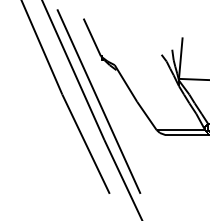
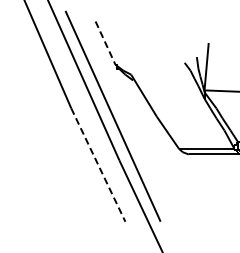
line: (92, 37) -> (105, 43), solid -> dashed
line: (86, 144) -> (98, 165), solid -> dashed

